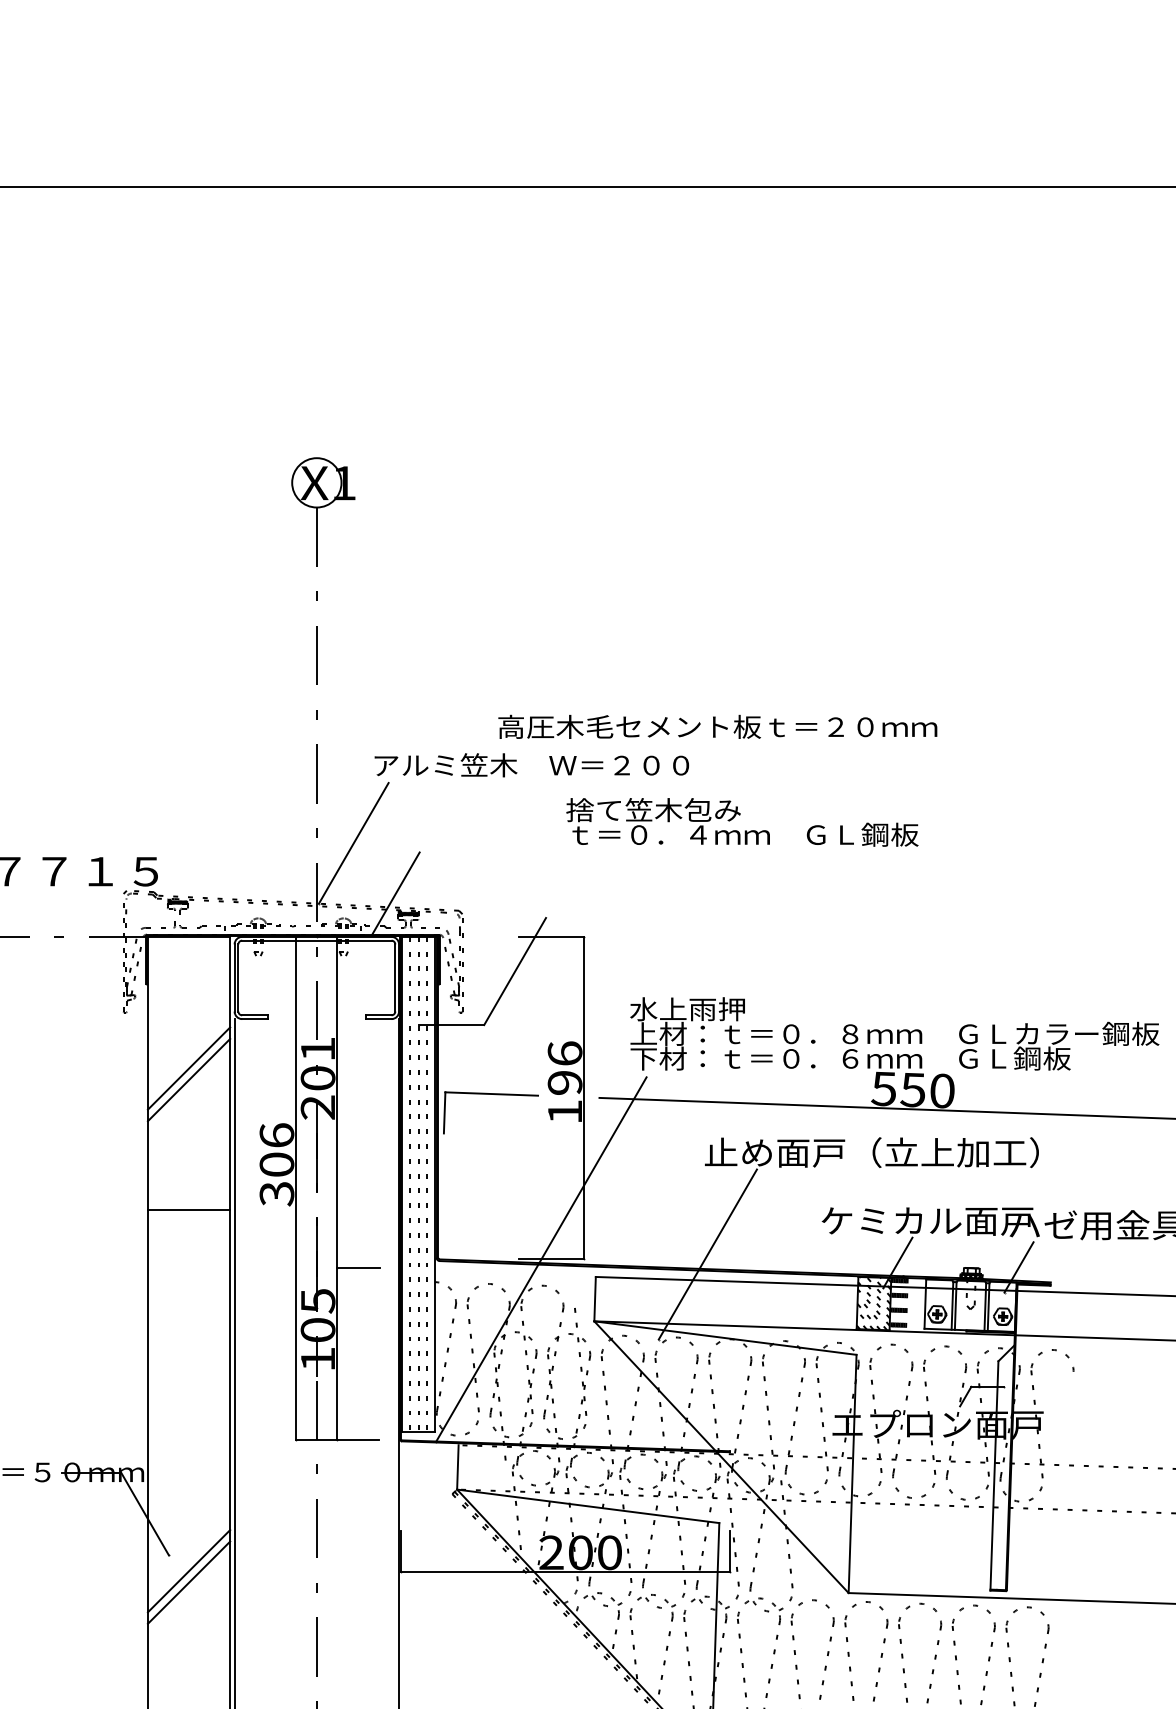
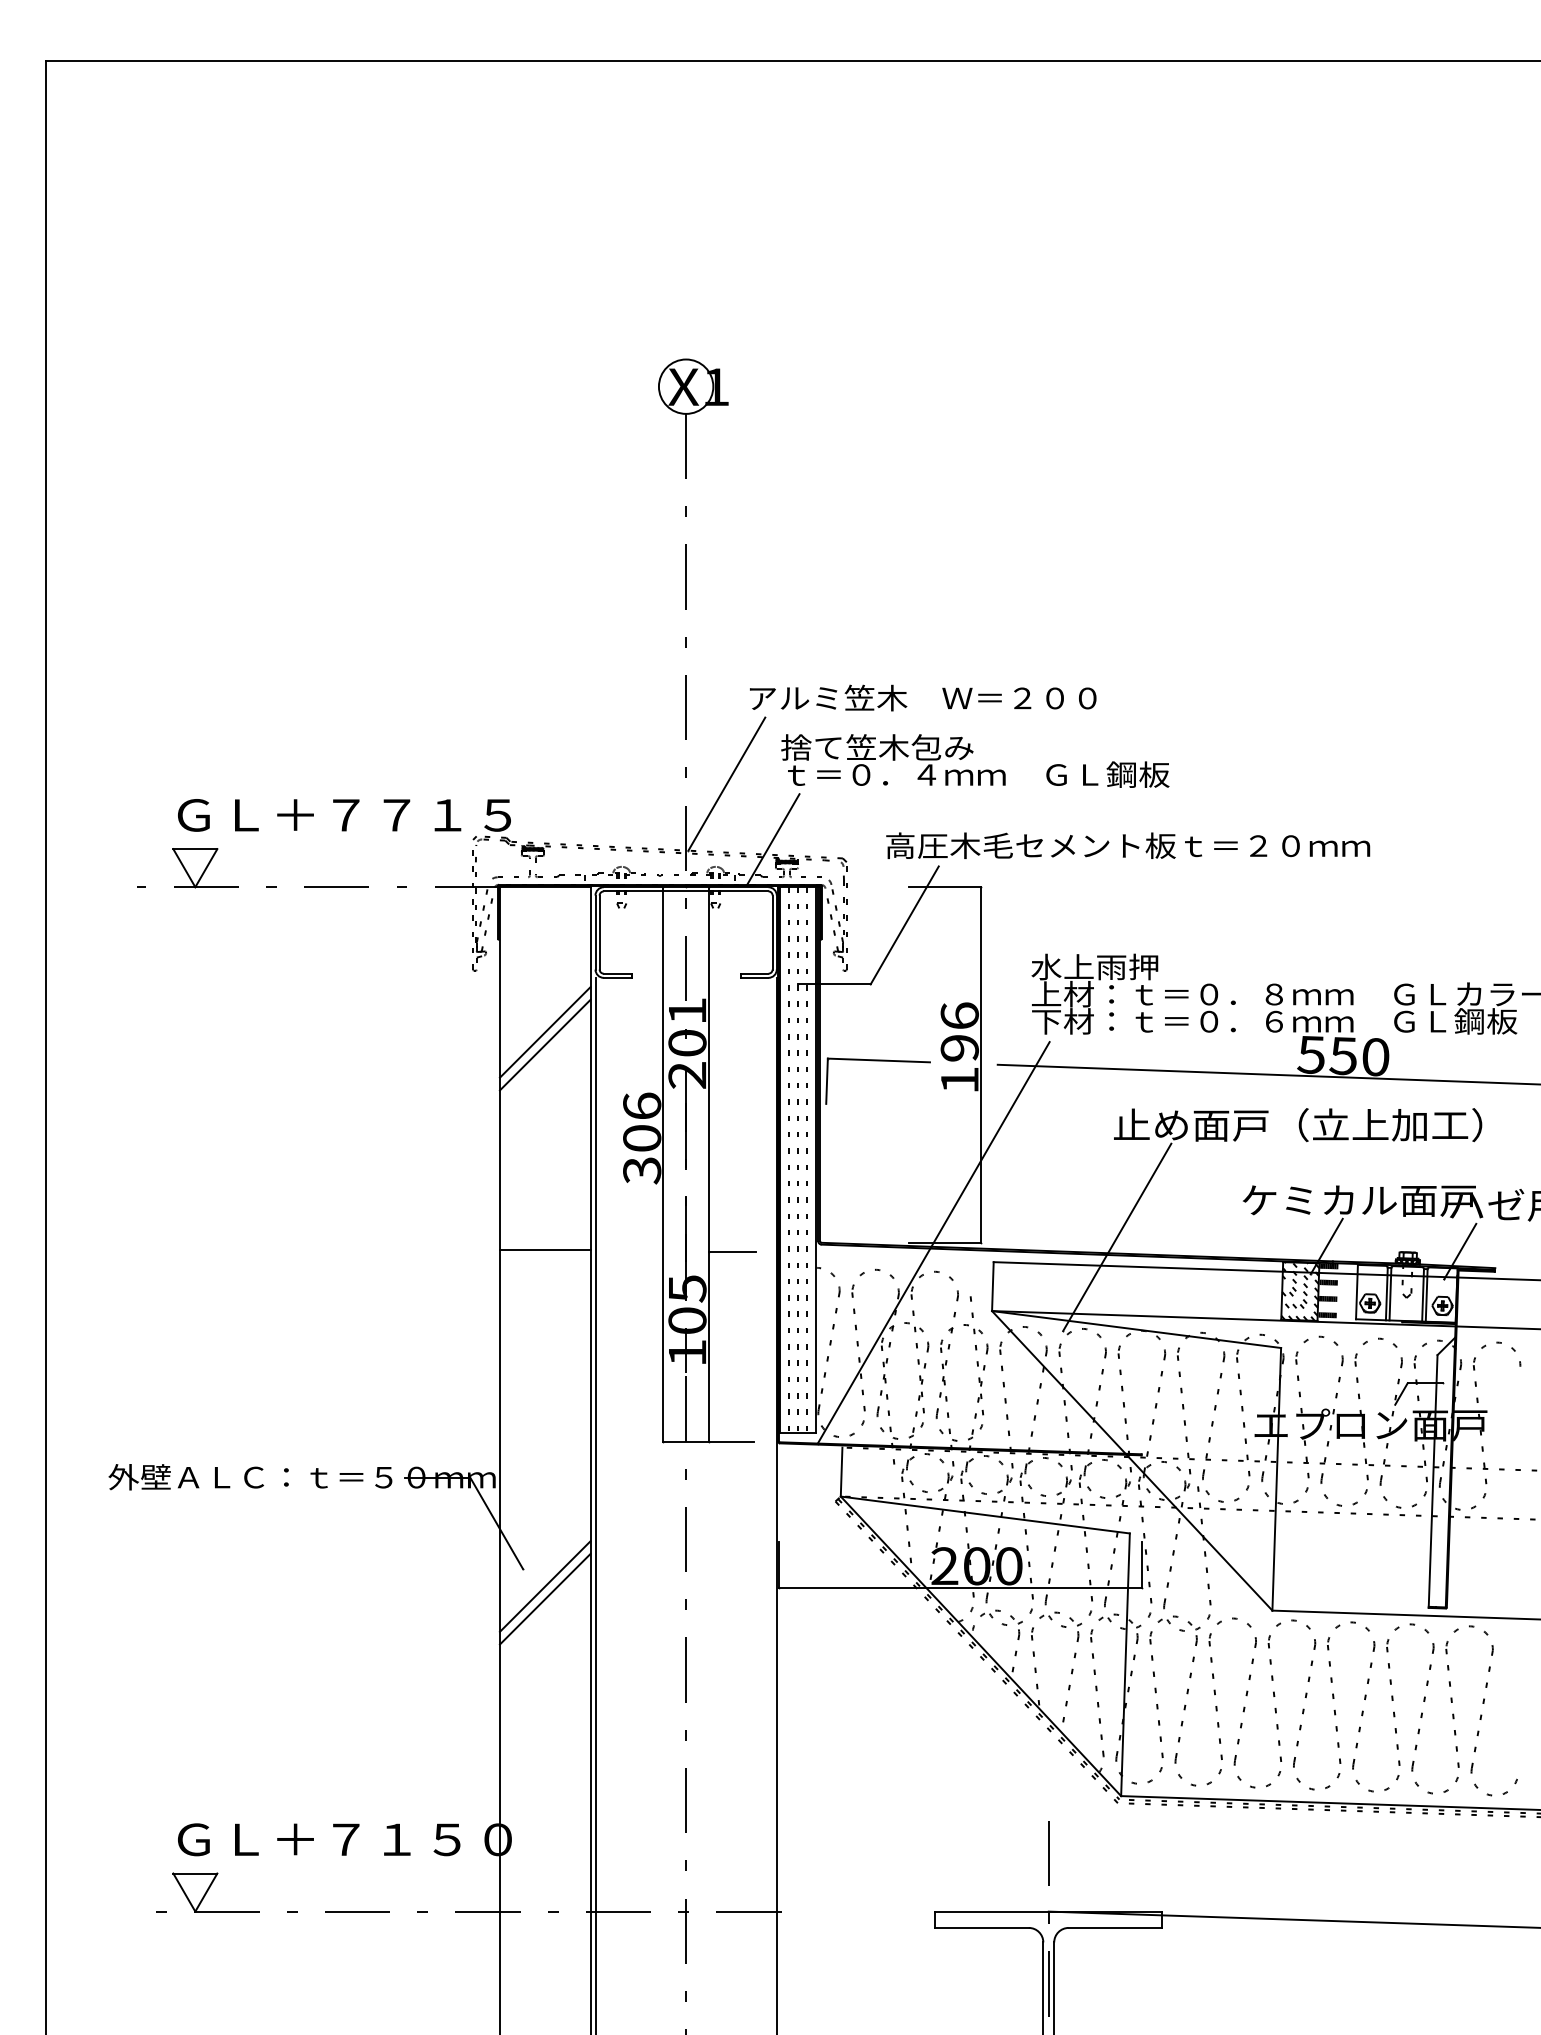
text: (718, 726) -> (1128, 845), moved
text: (742, 821) -> (975, 760), moved
line: (188, 1210) -> (544, 1249), moved

